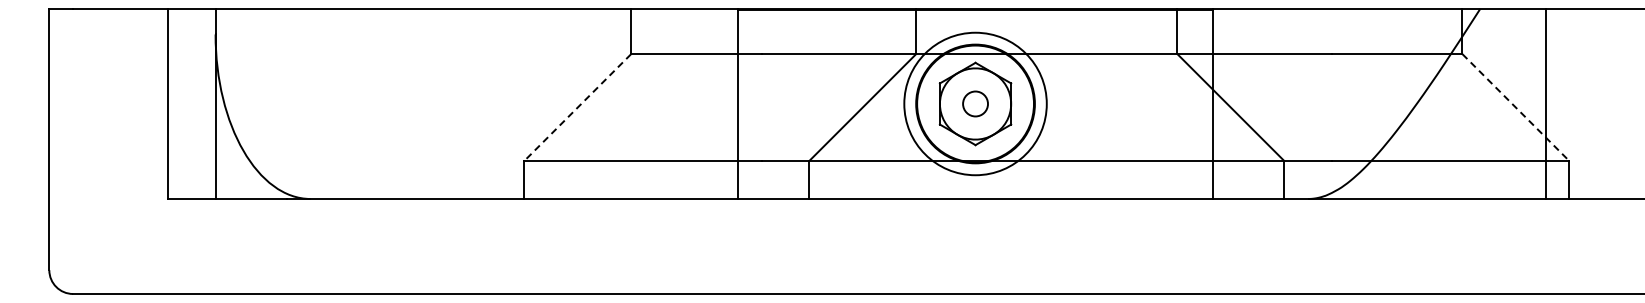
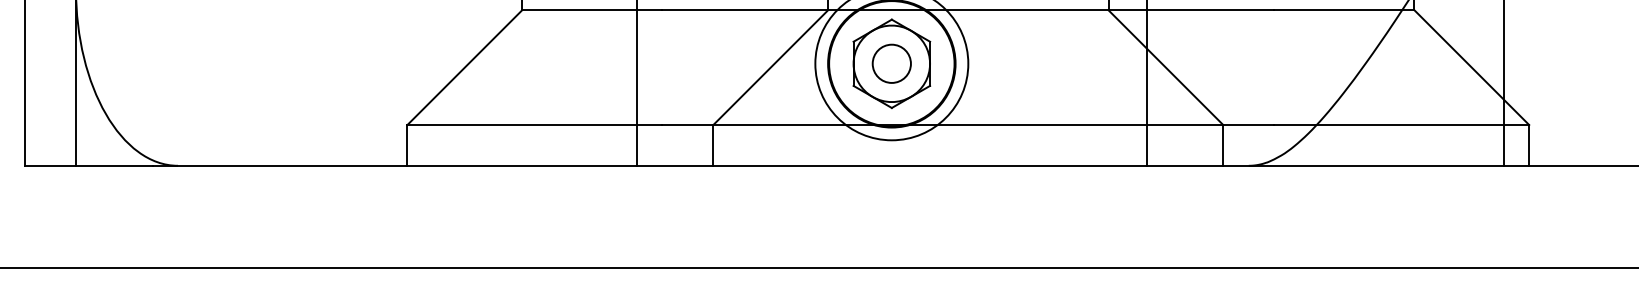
circle: (975, 103) -> (891, 63), size x1.43
line: (577, 107) -> (464, 67), dashed -> solid
line: (1515, 107) -> (1471, 67), dashed -> solid

